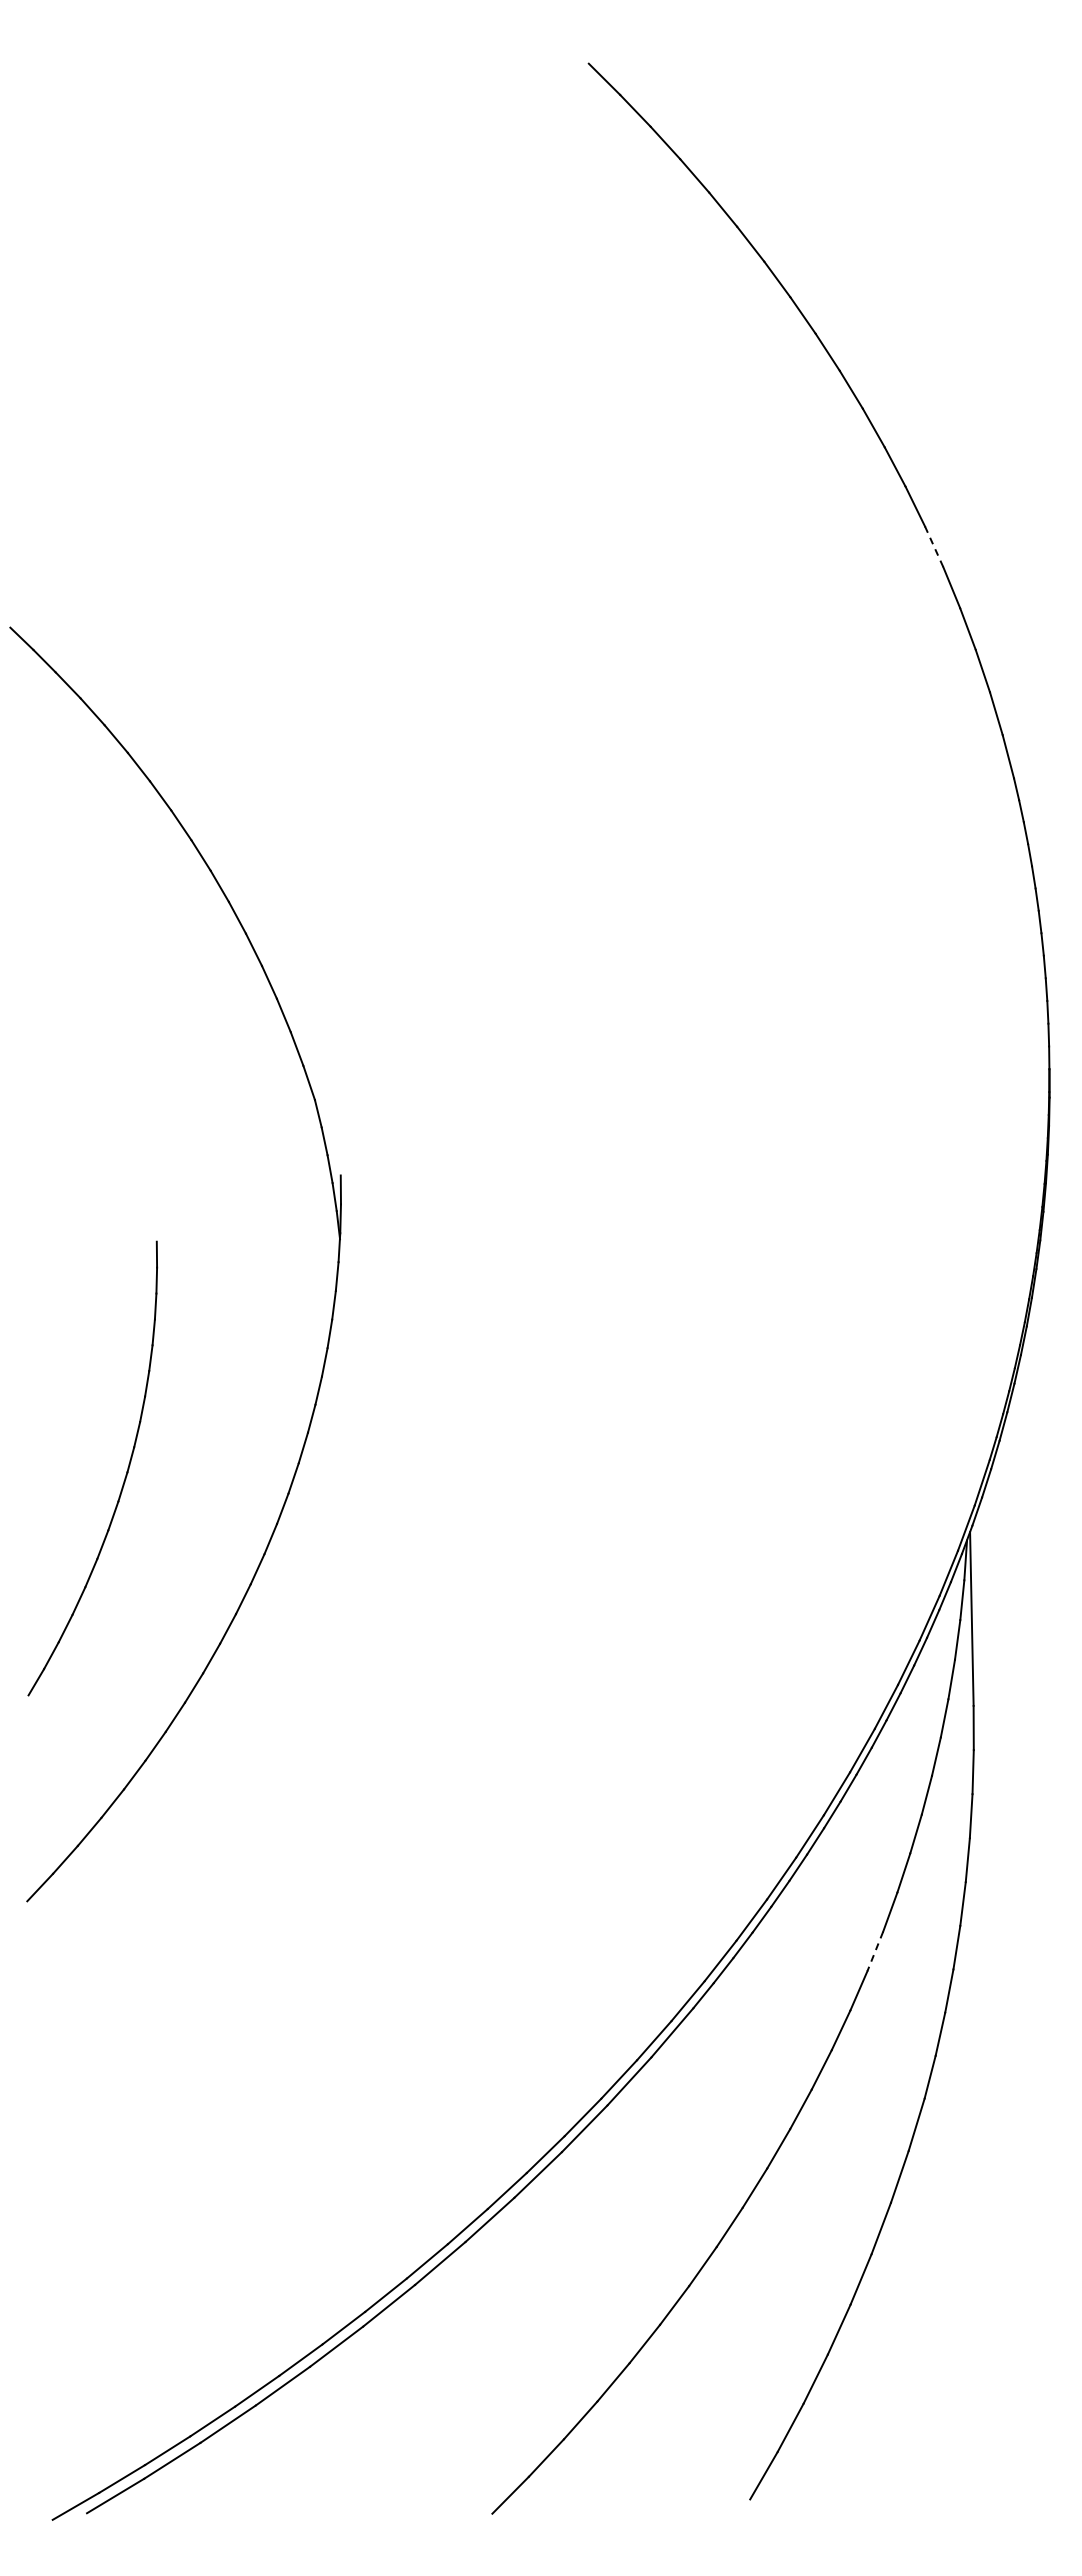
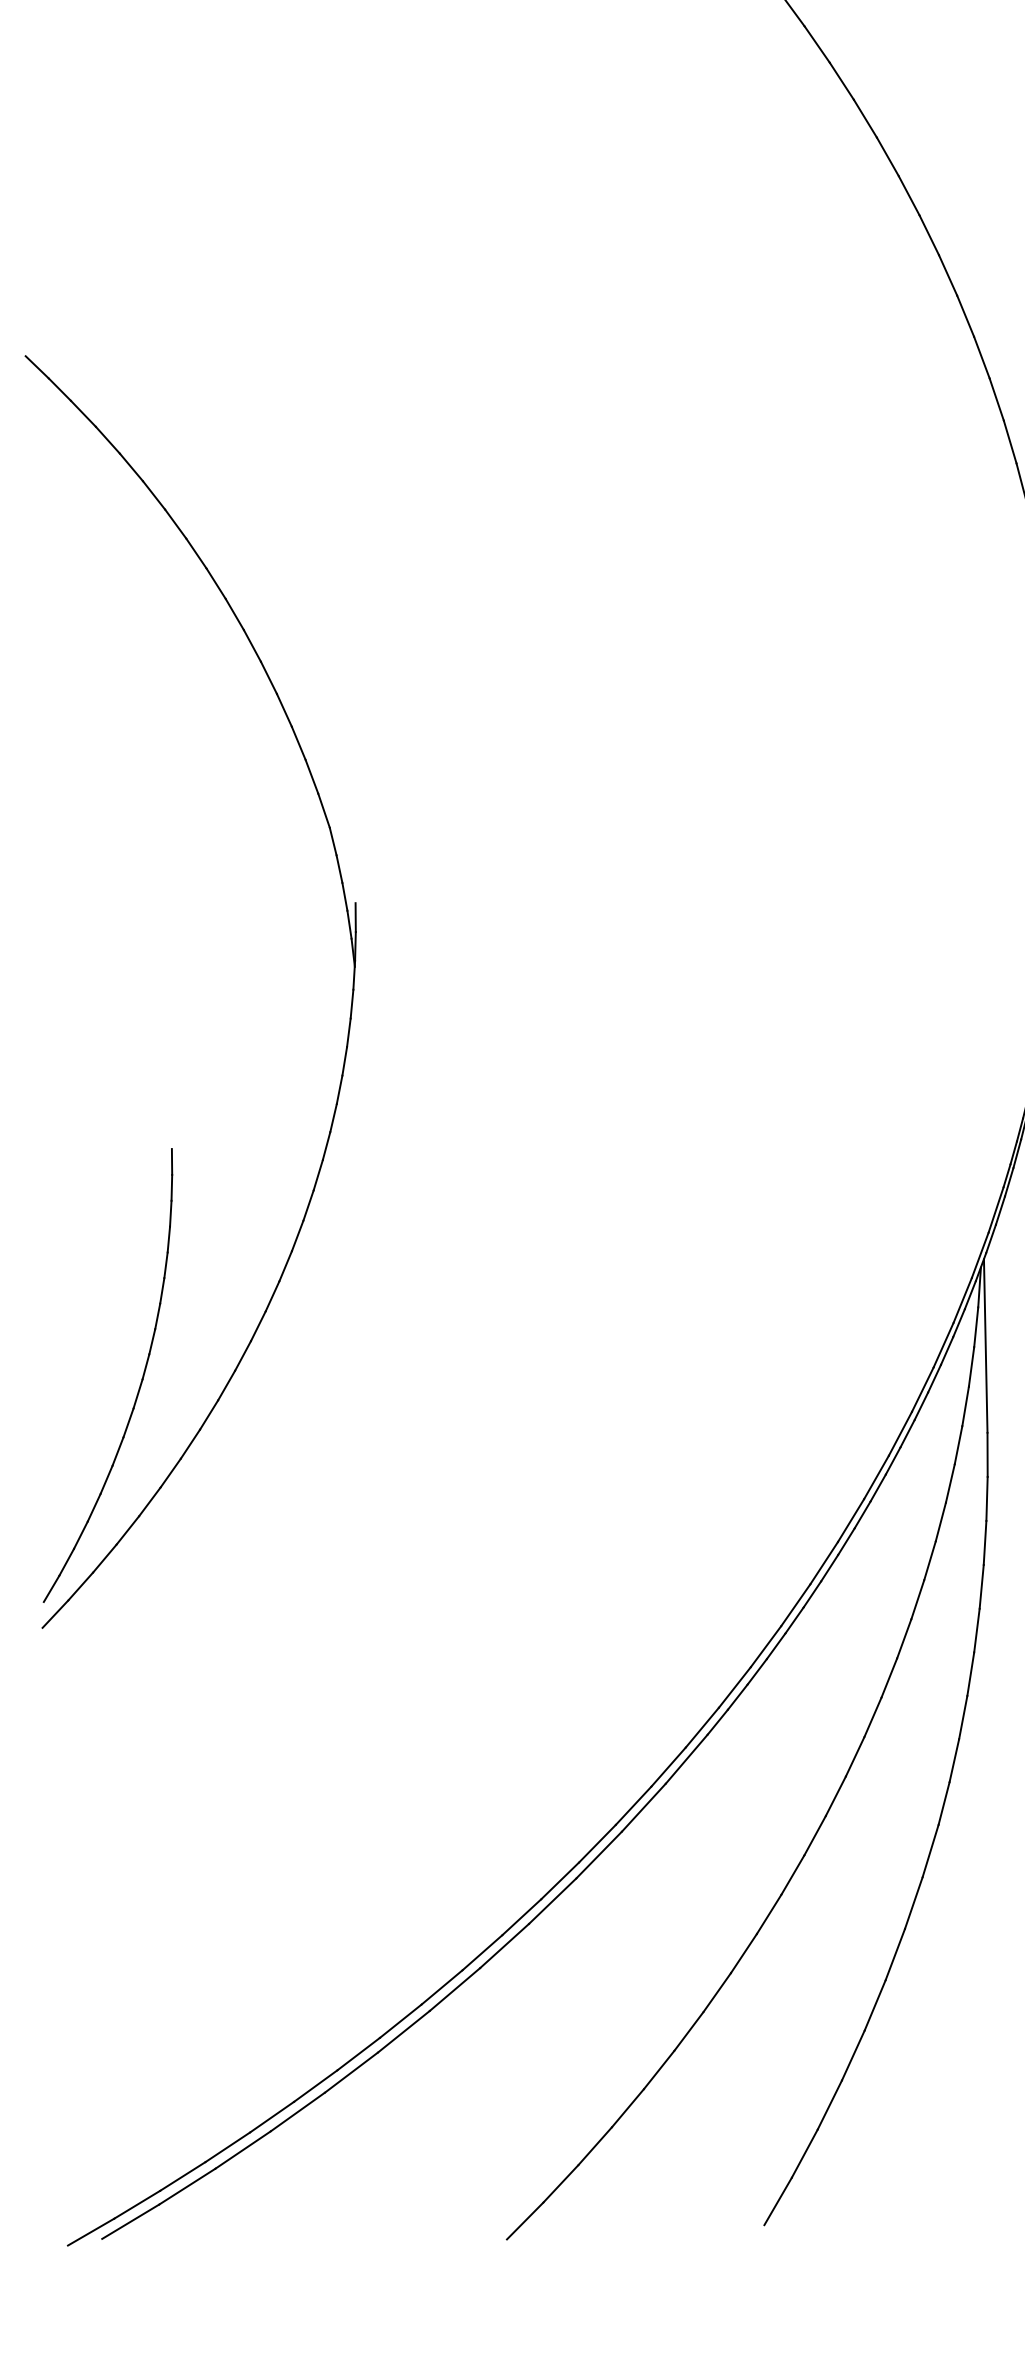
line: (933, 546) -> (947, 275), dashed -> solid
part: (124, 1477) -> (139, 1384), moved
line: (875, 1951) -> (889, 1678), dashed -> solid

